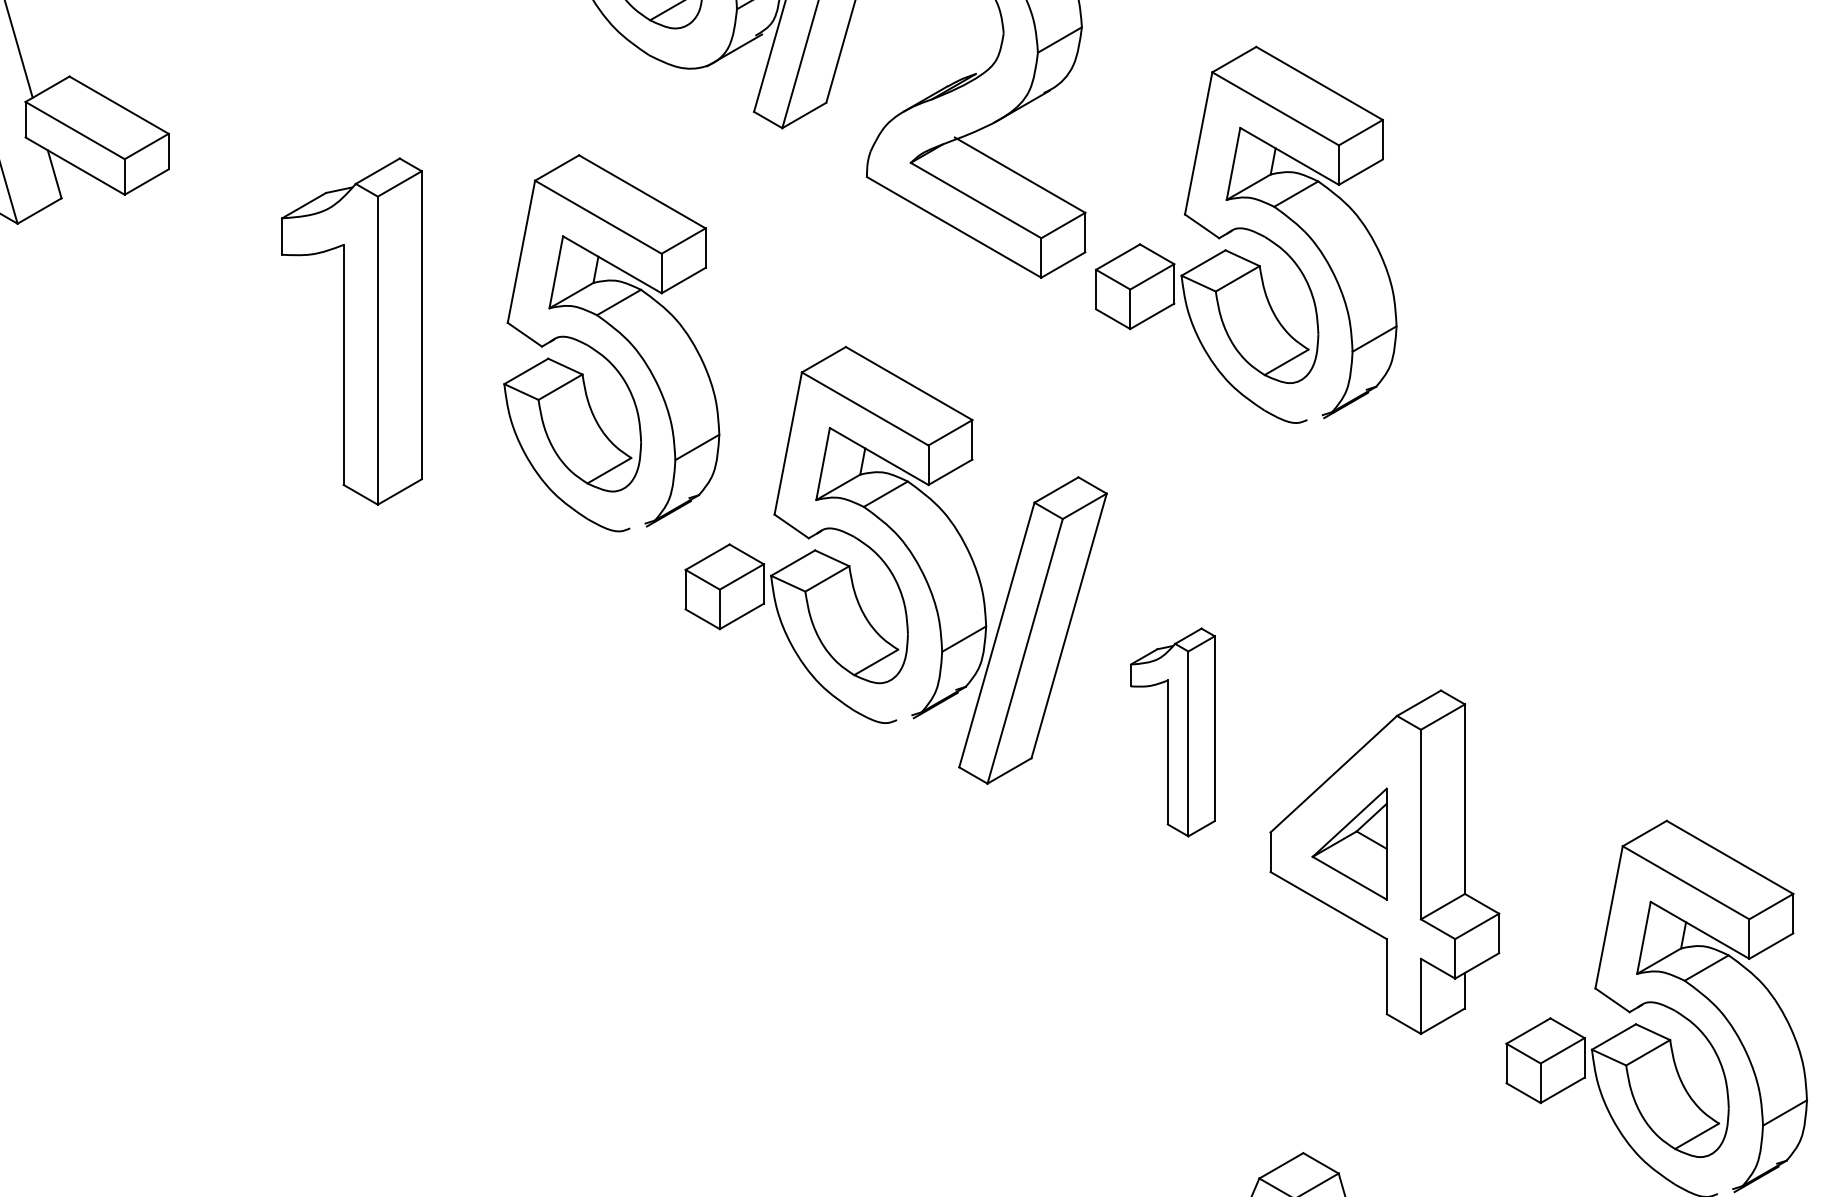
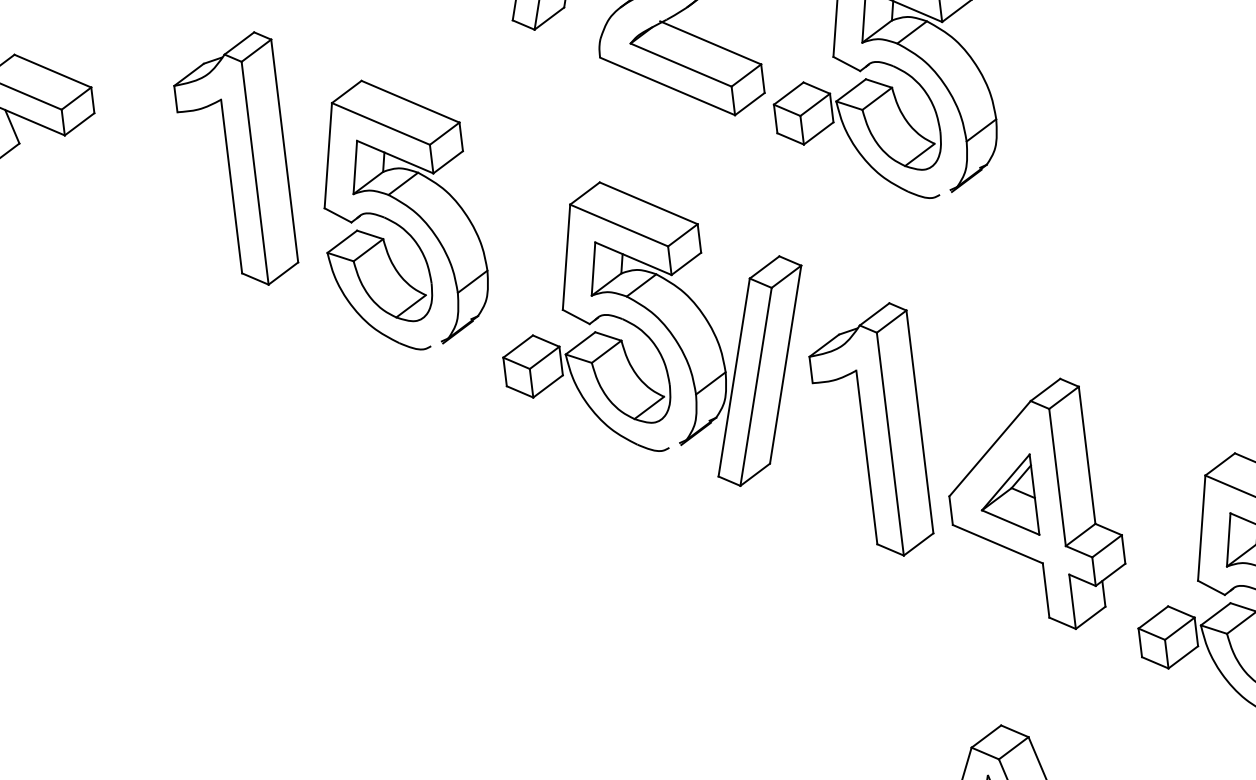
part: (351, 331) -> (234, 161), moved
part: (617, 332) -> (404, 205), moved
part: (1172, 732) -> (869, 432), size x1.67

